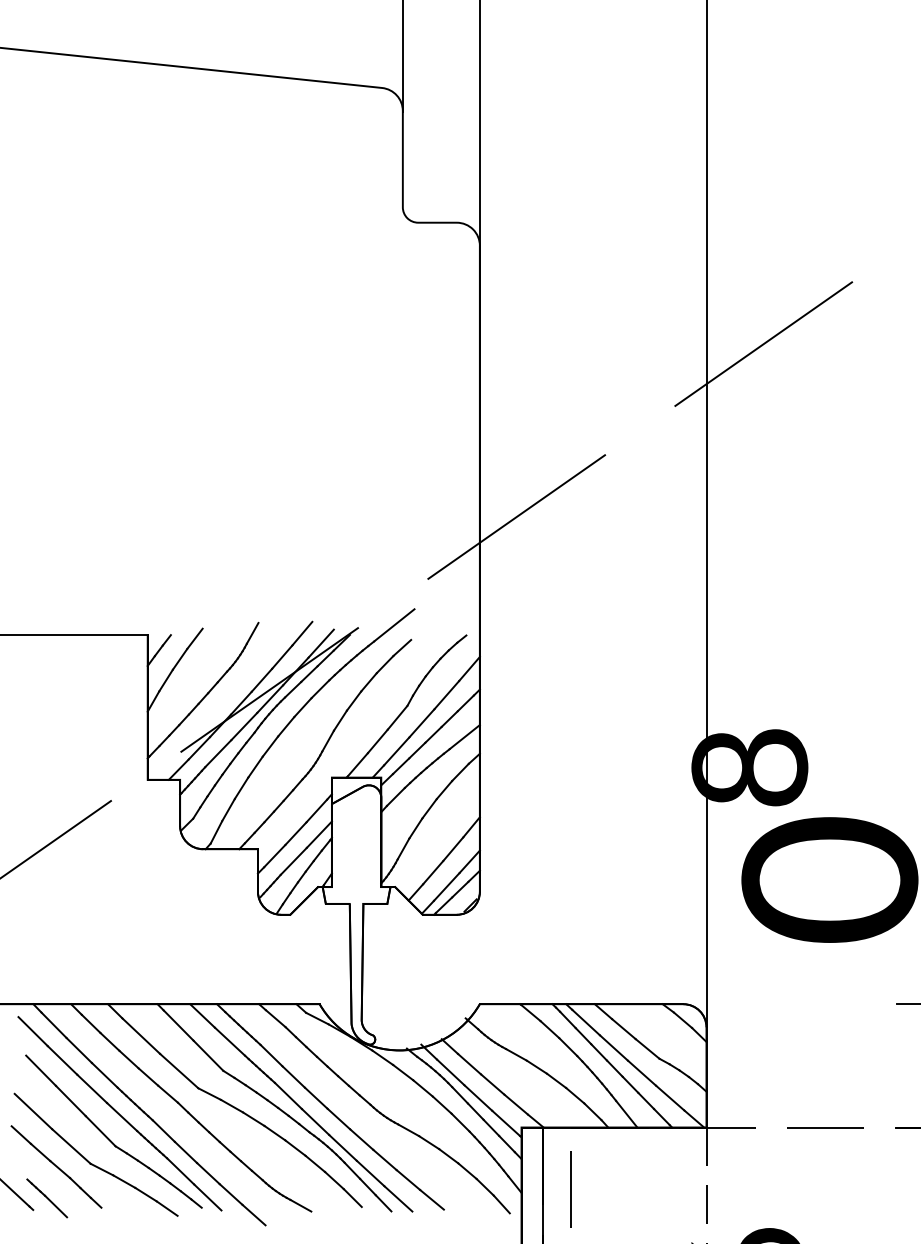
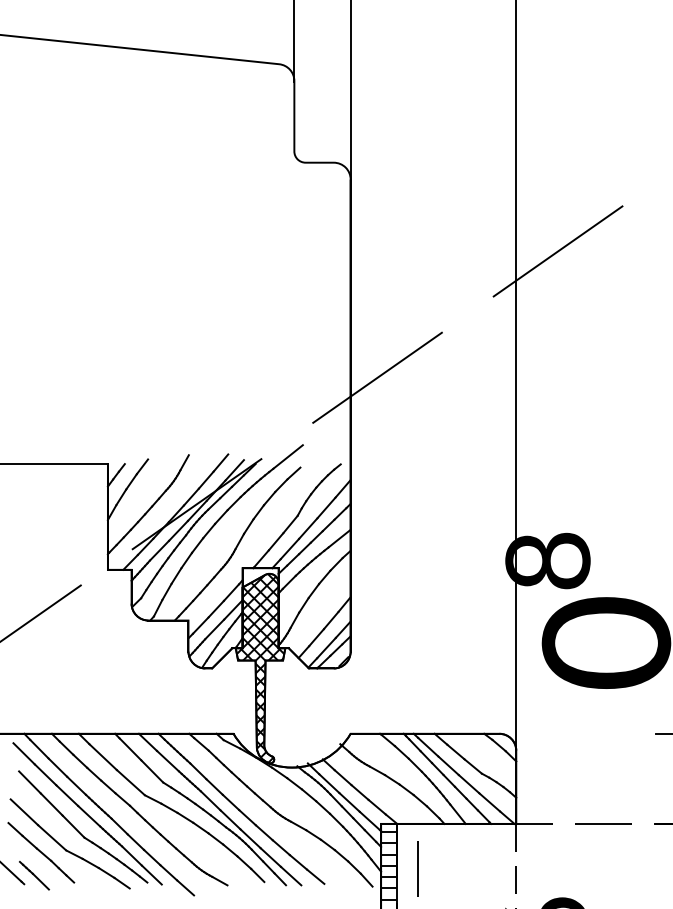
hatch: (356, 914) -> (260, 668), added
hatch: (531, 1184) -> (388, 865), added

